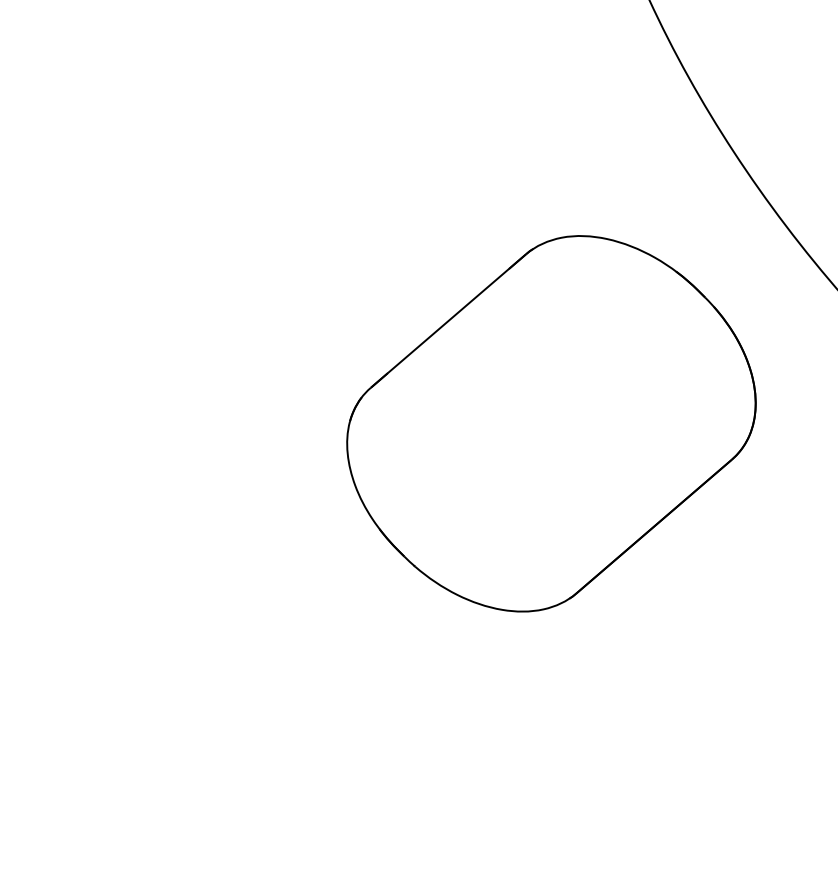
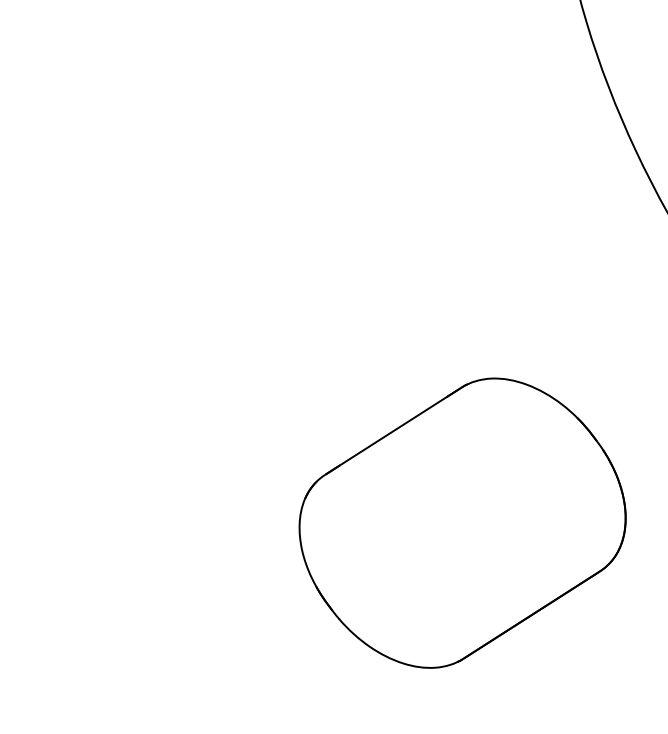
part: (551, 422) -> (462, 522), moved

